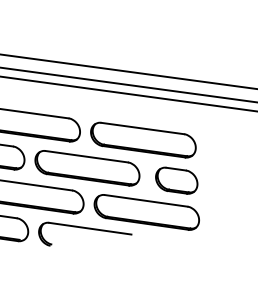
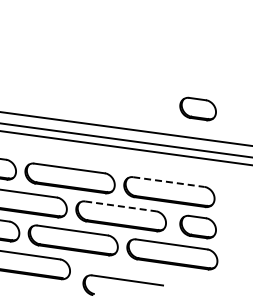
part: (176, 43) -> (197, 108), added
line: (143, 129) -> (169, 182), solid -> dashed
line: (86, 156) -> (120, 206), solid -> dashed
part: (84, 233) -> (122, 284), moved

